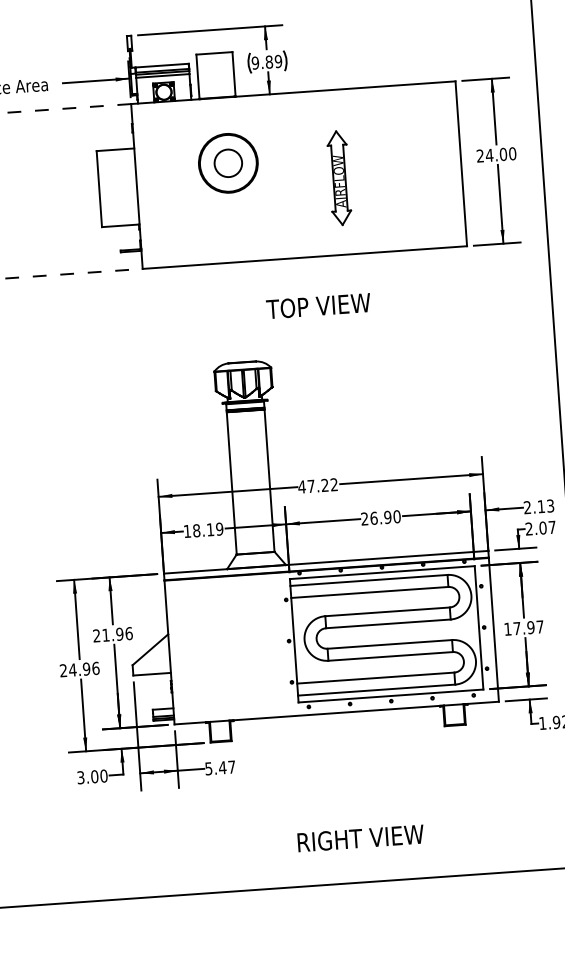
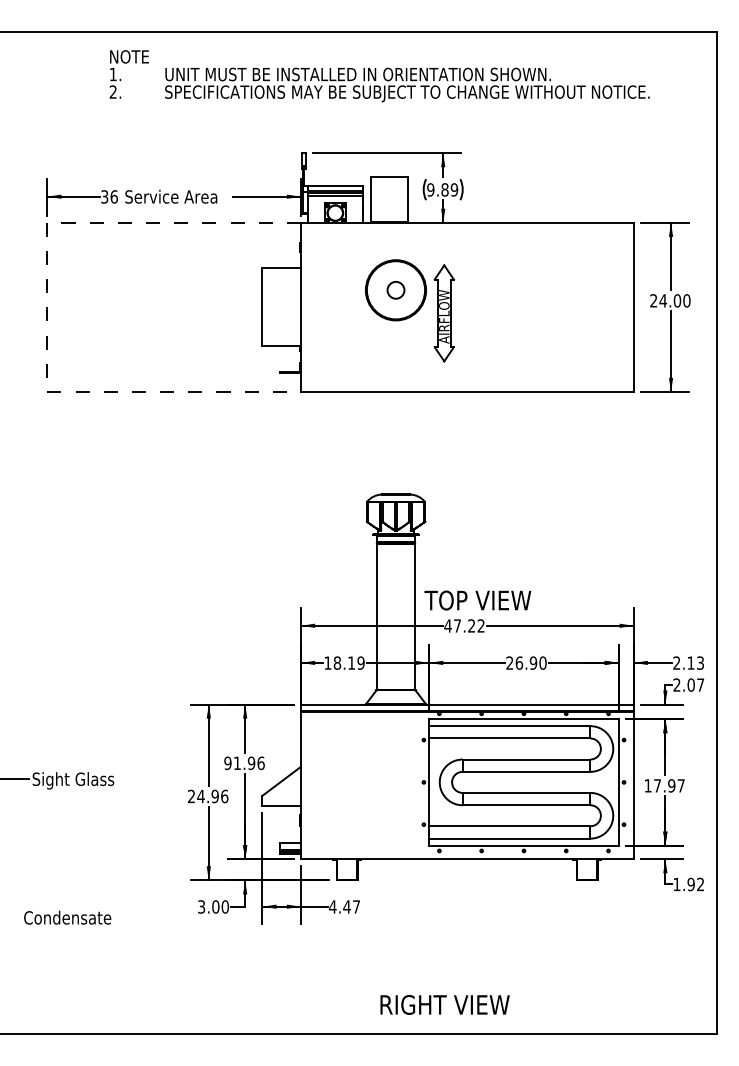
circle: (227, 163) -> (395, 290), size x0.6
part: (338, 178) -> (443, 313), moved
text: (318, 306) -> (477, 600), moved
text: (96, 636) -> (227, 763), 21.96 -> 91.96
text: (208, 768) -> (332, 906), 5.47 -> 4.47
text: (360, 838) -> (444, 1004), moved

